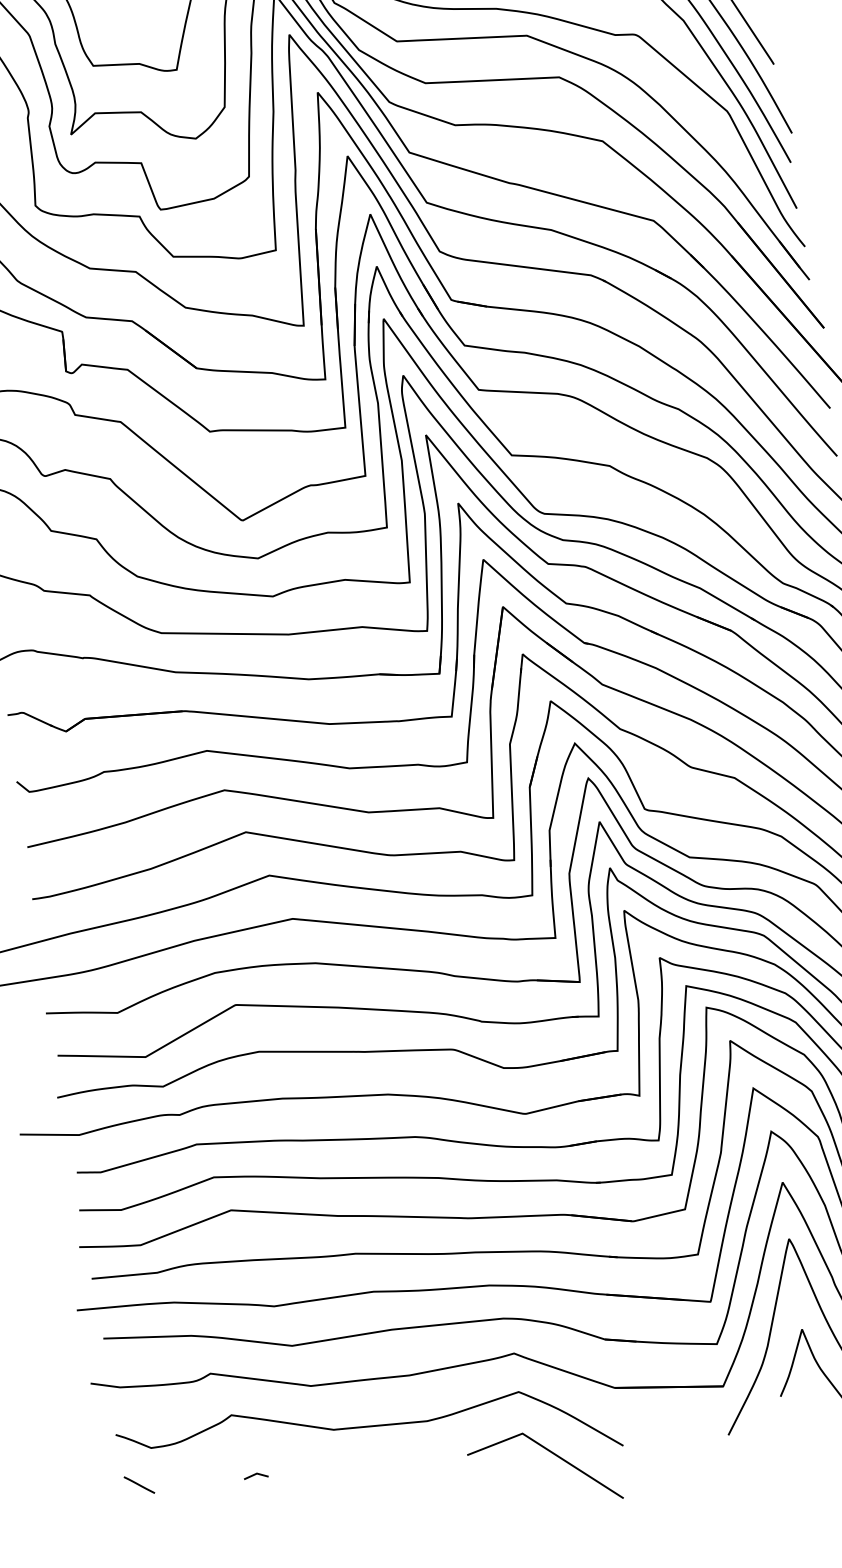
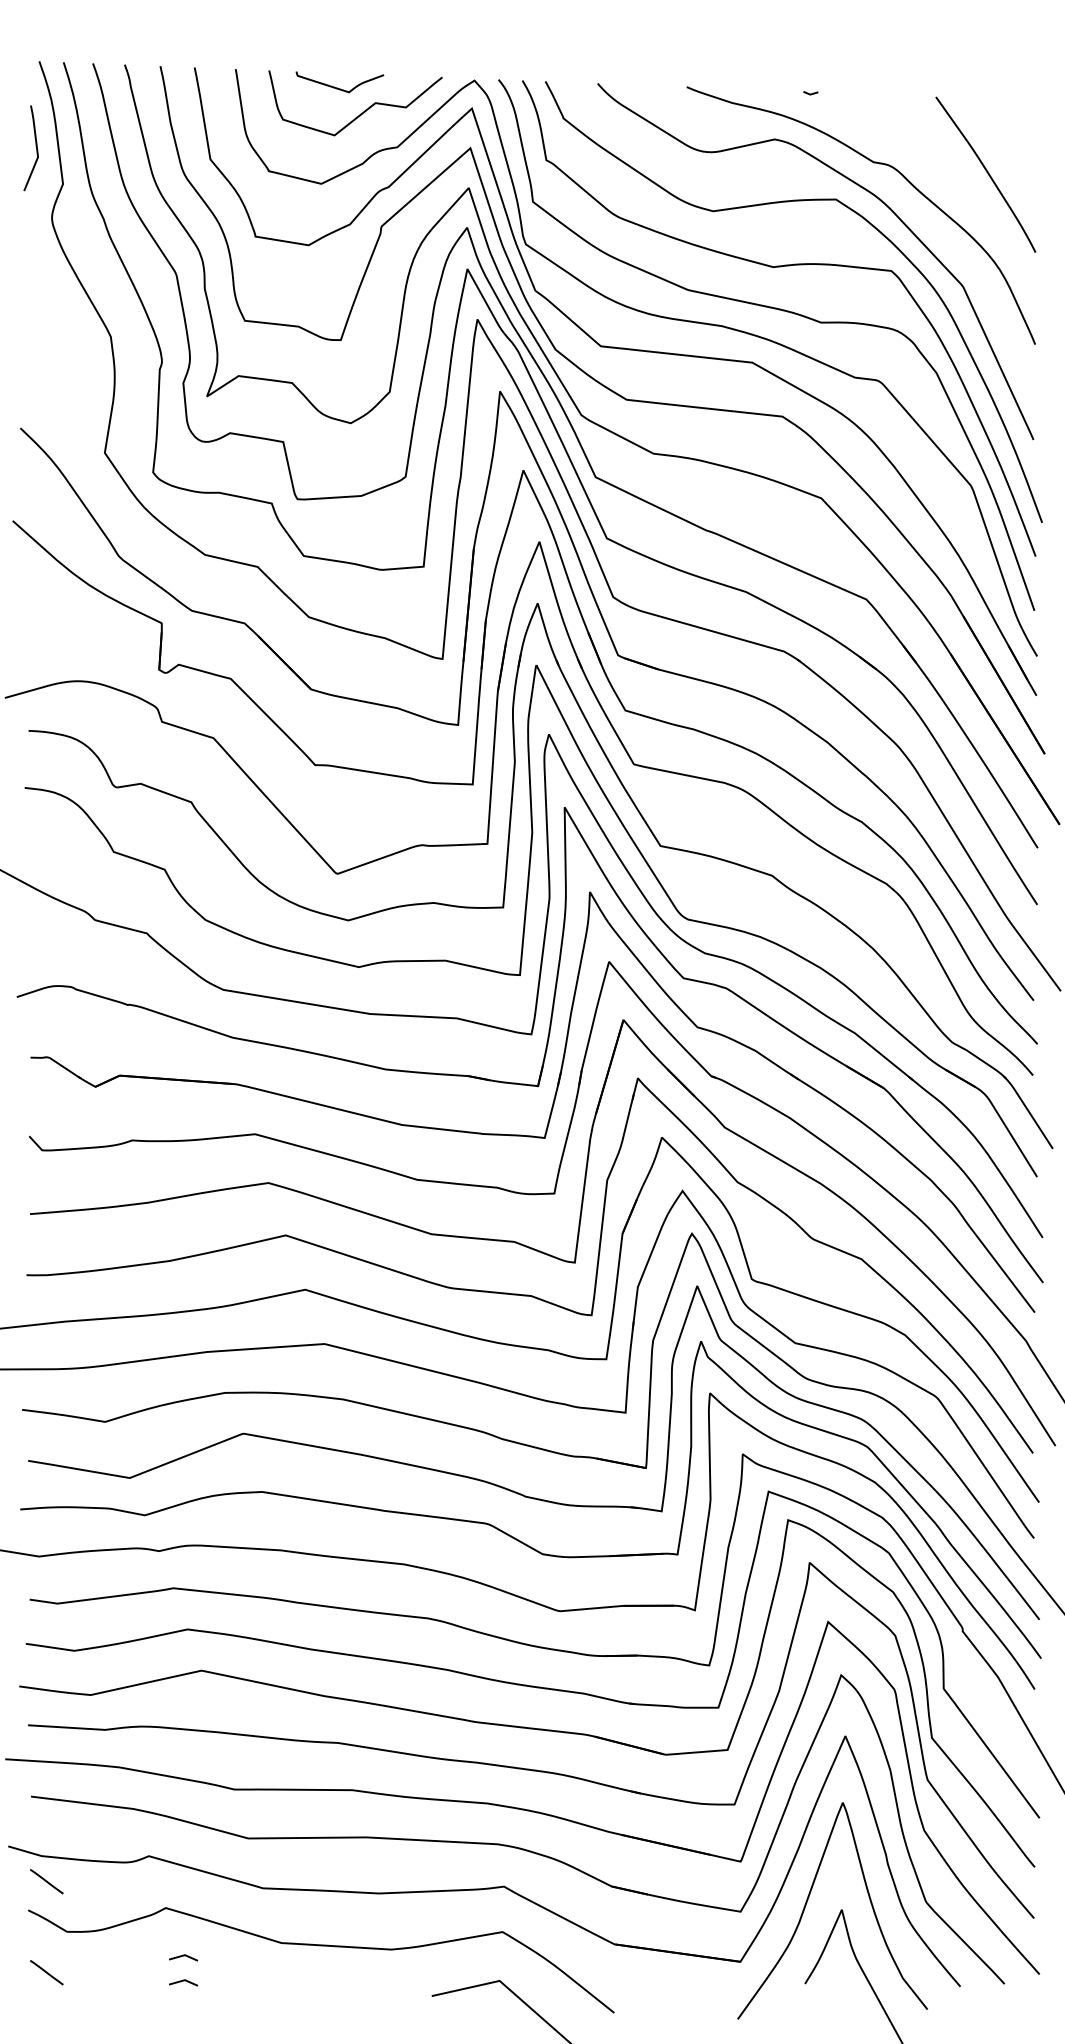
line: (127, 1408) -> (46, 1881), added
line: (252, 1453) -> (183, 1956), added

